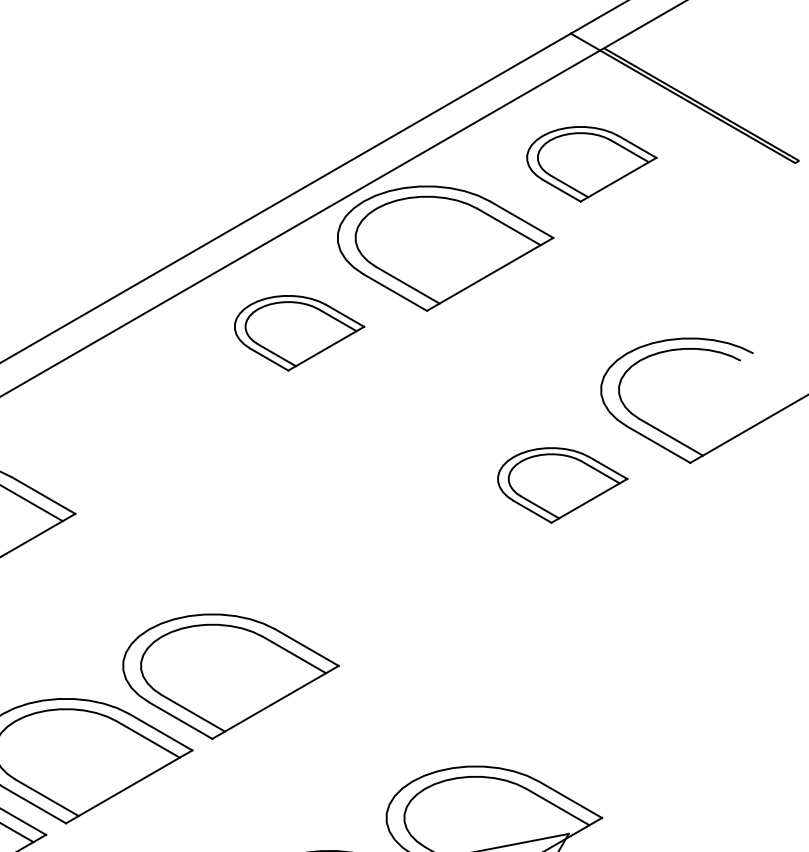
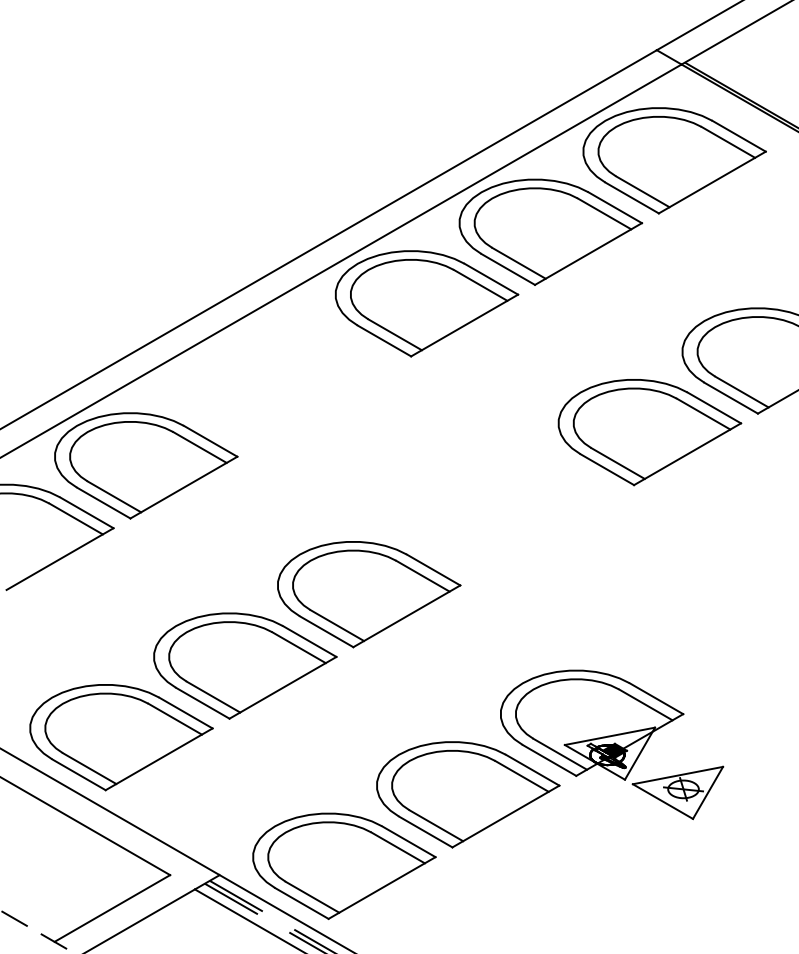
part: (591, 163) -> (674, 160), size x1.67
part: (299, 332) -> (427, 303), size x1.67
part: (562, 485) -> (649, 432), size x1.67

